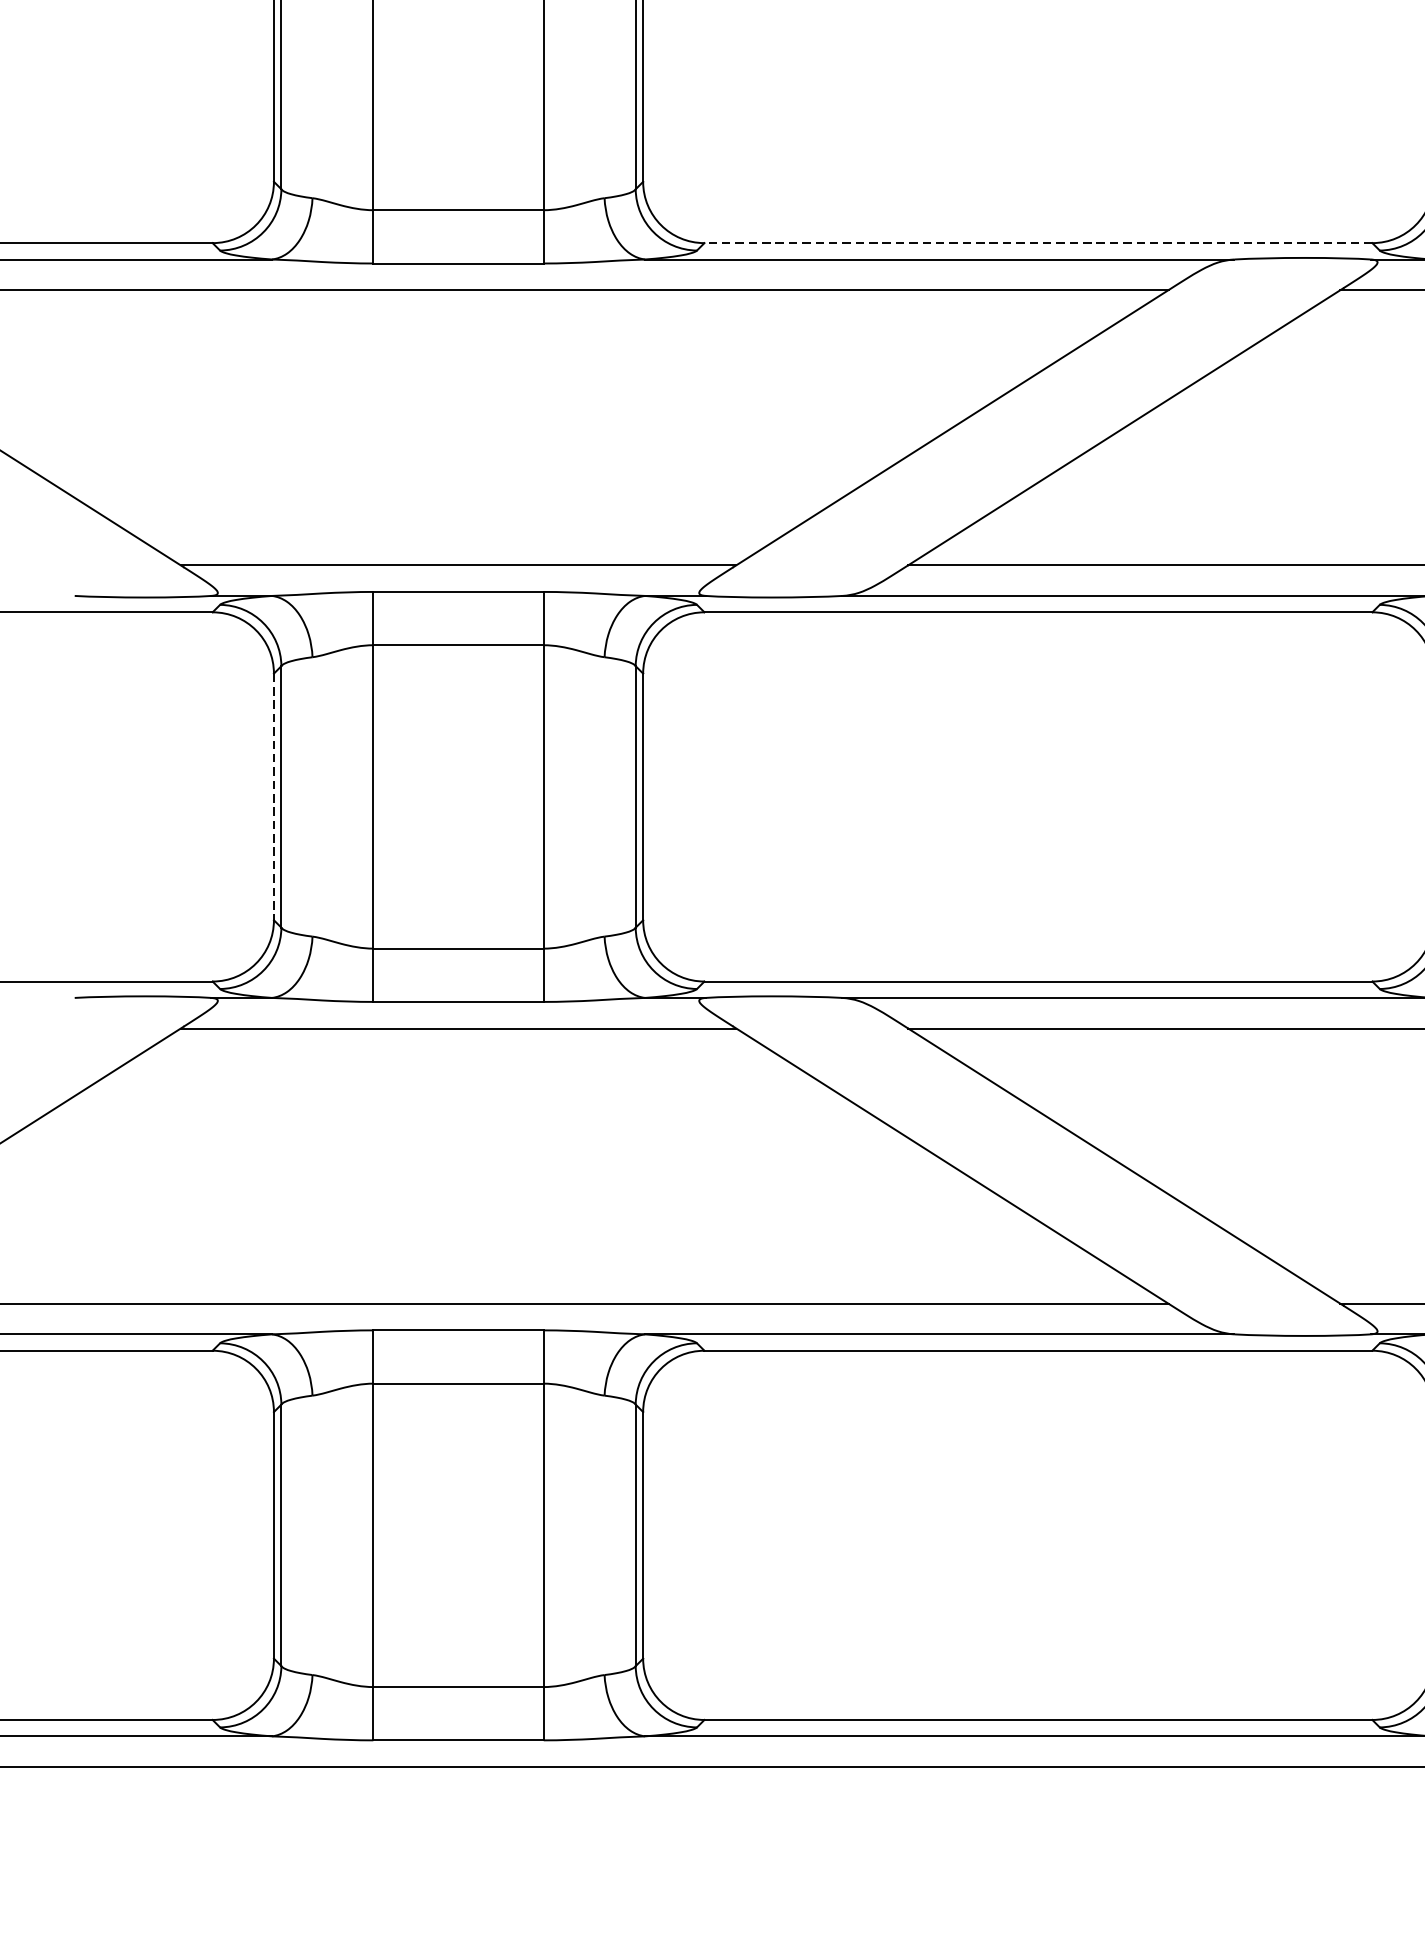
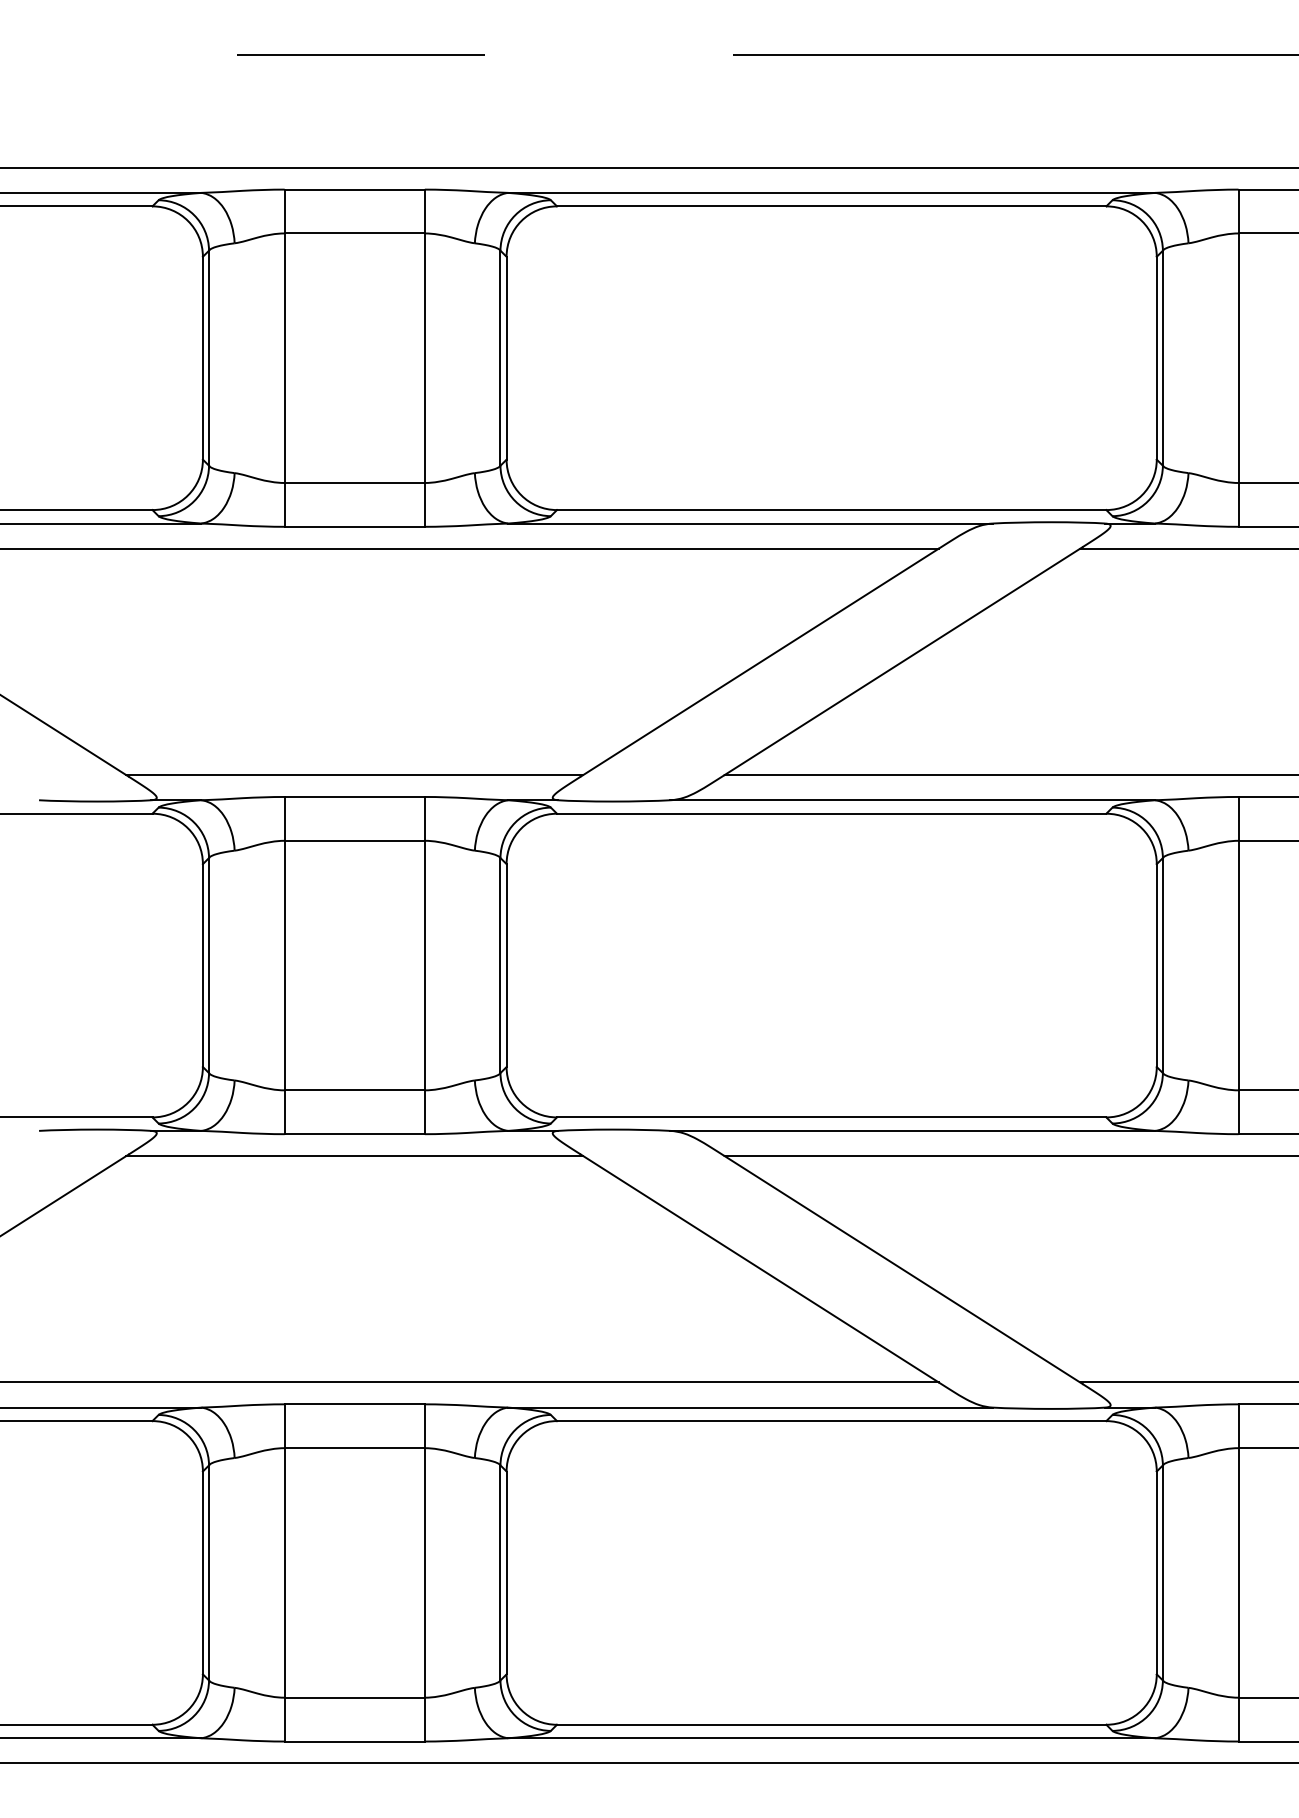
line: (1038, 243) -> (831, 510), dashed -> solid
line: (273, 798) -> (202, 966), dashed -> solid

